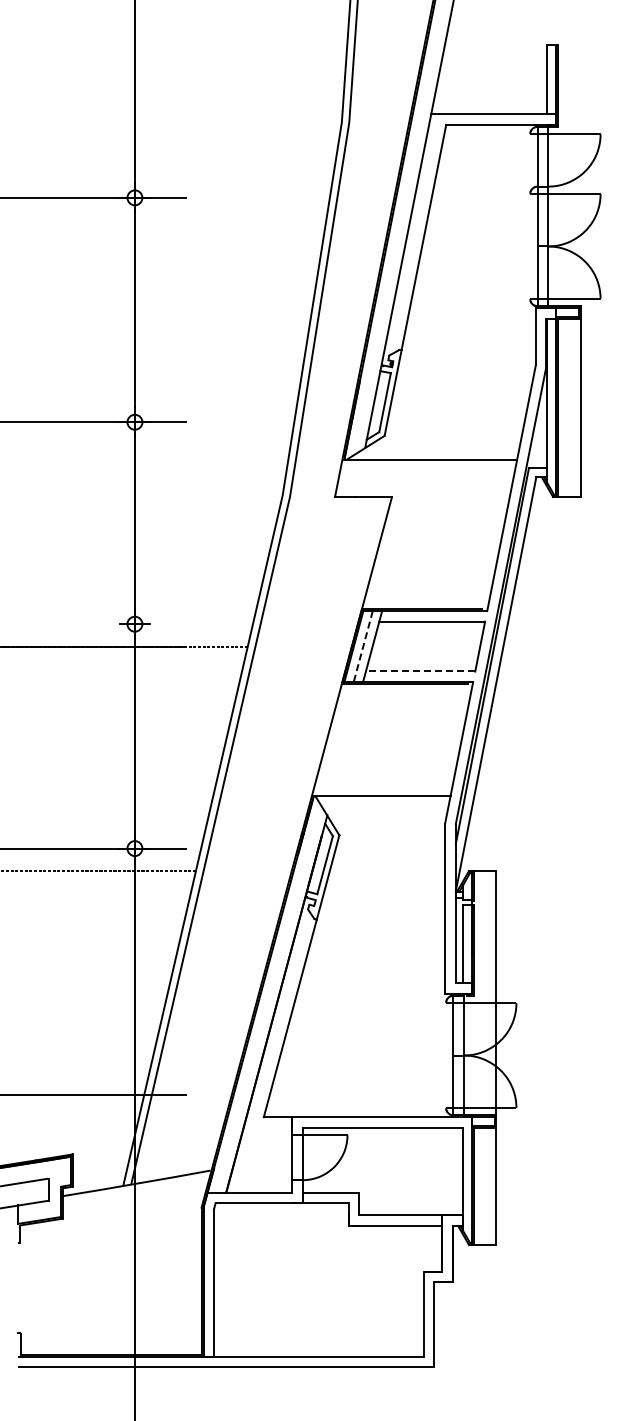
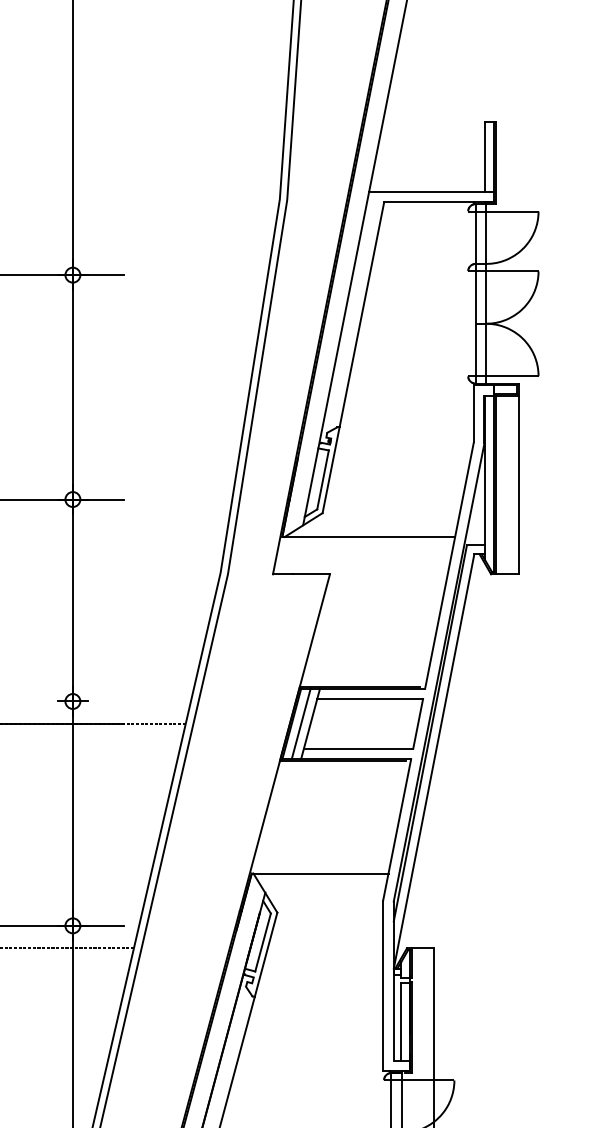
line: (363, 646) -> (301, 723), dashed -> solid
line: (420, 671) -> (358, 748), dashed -> solid

